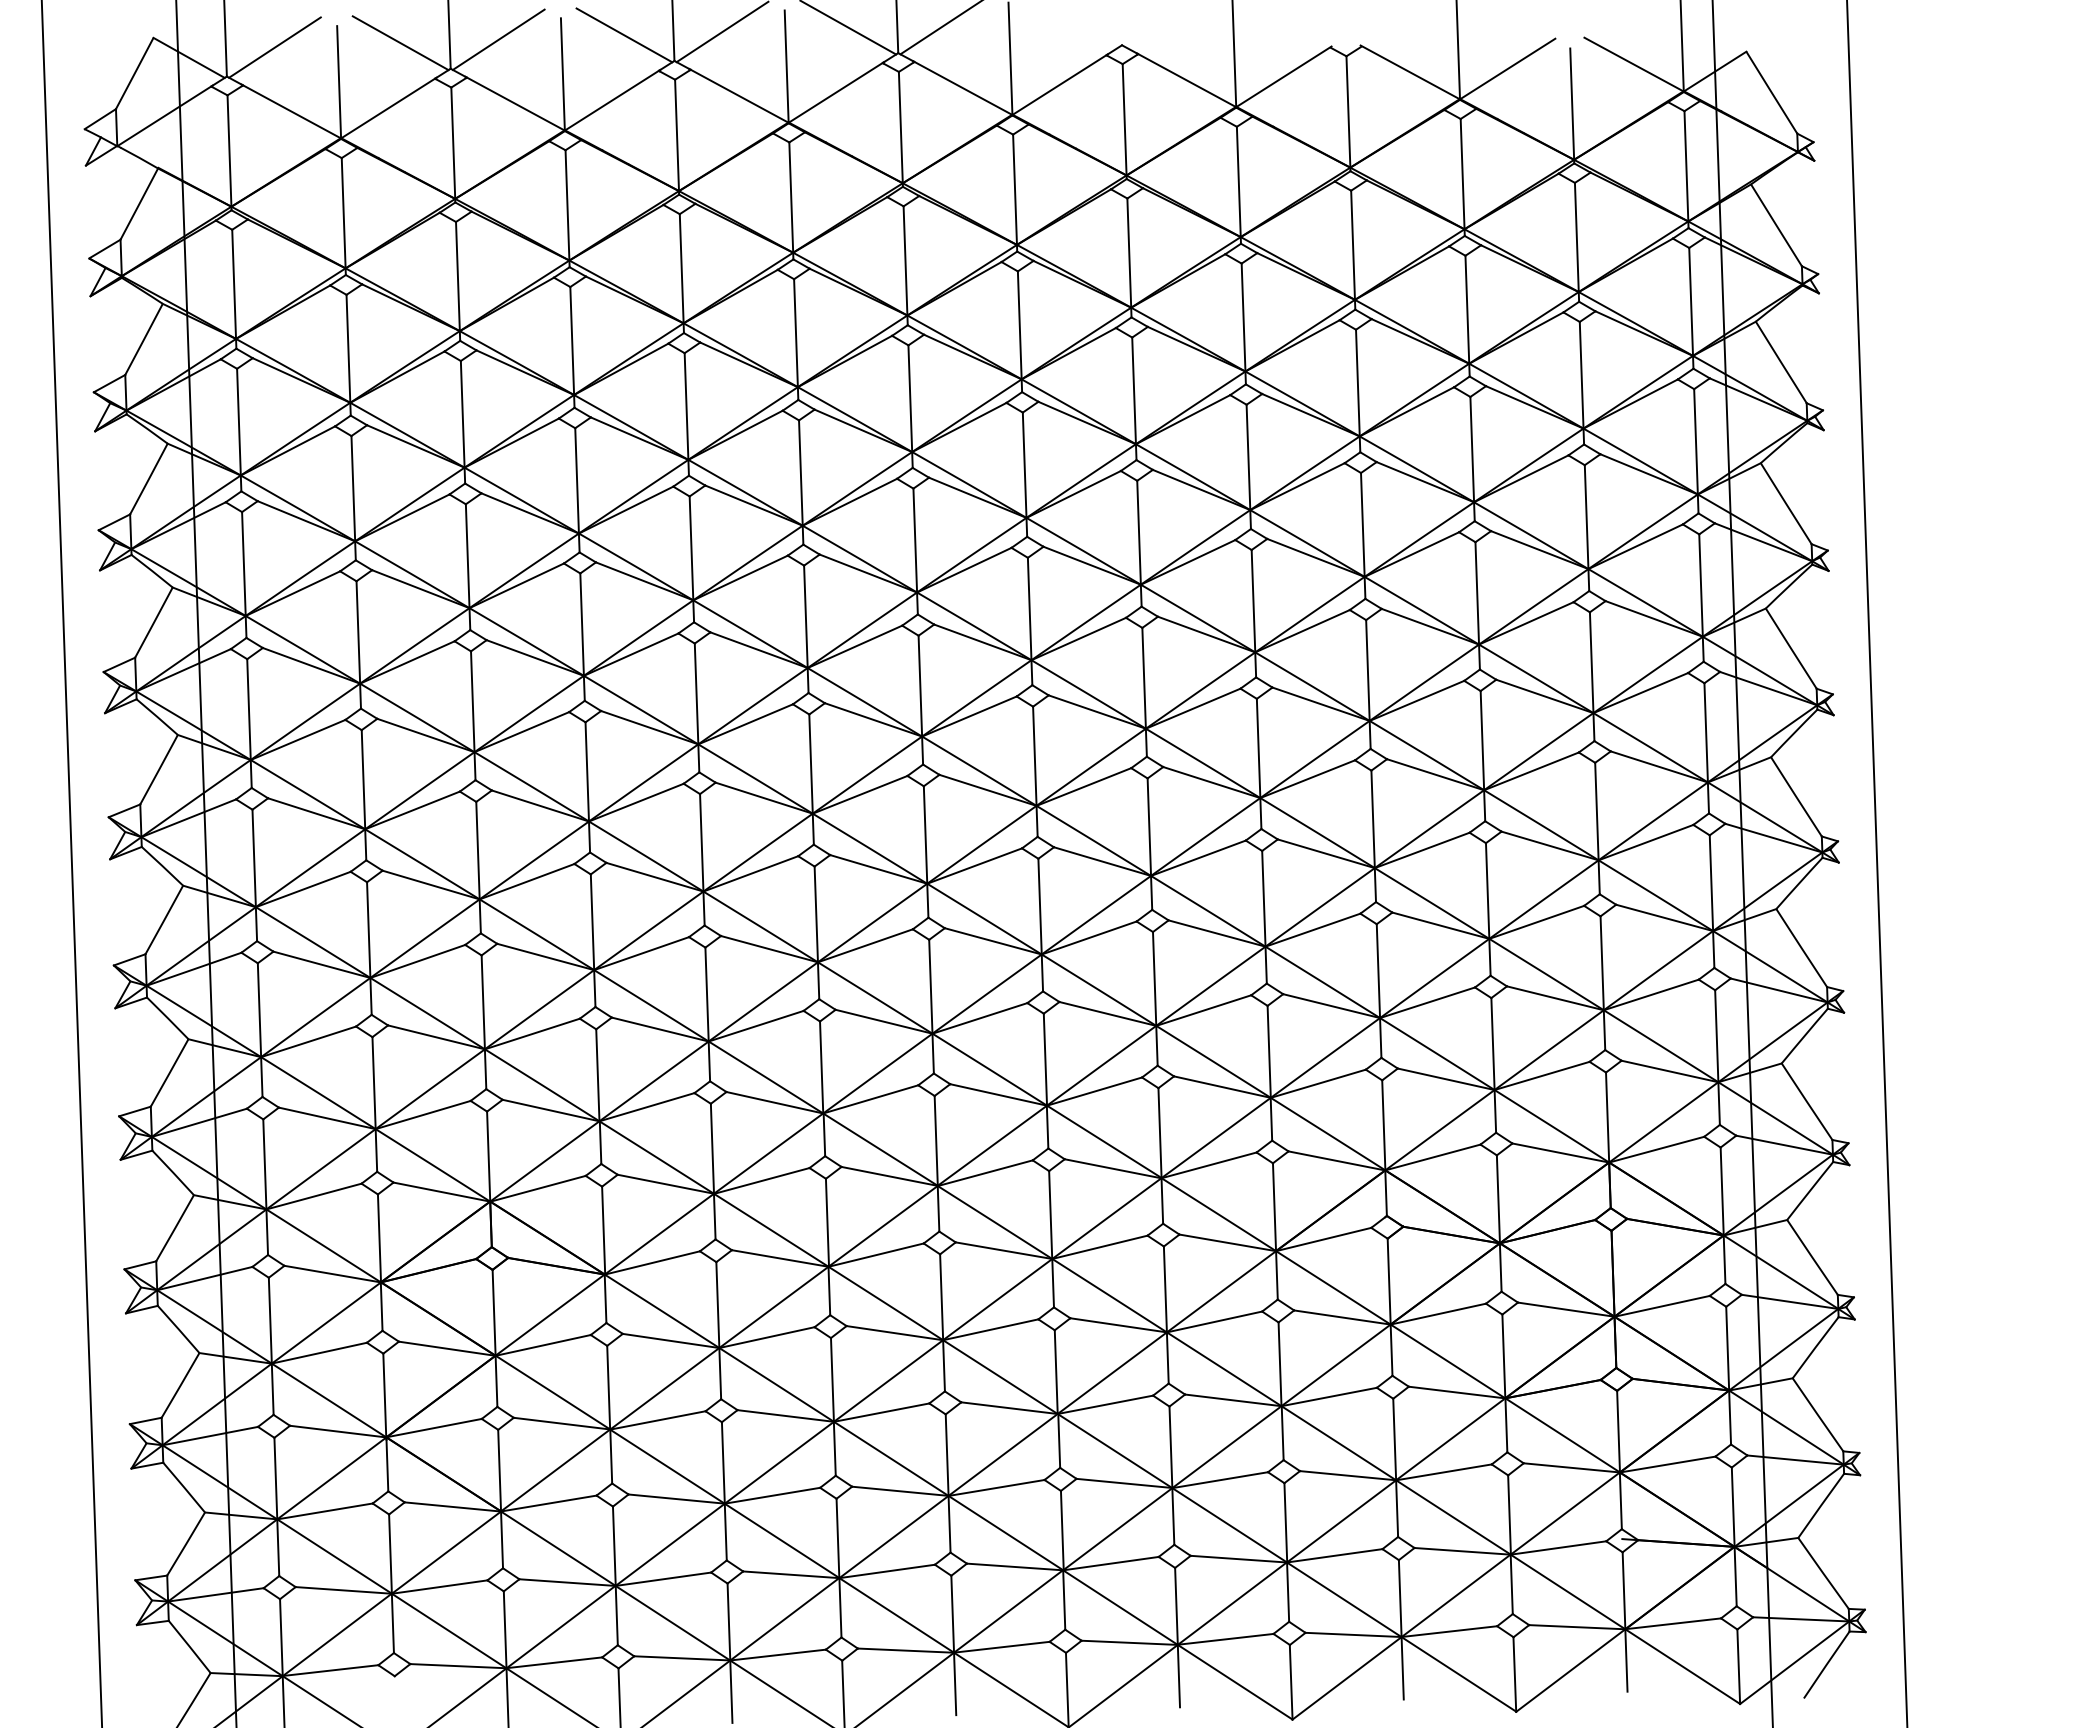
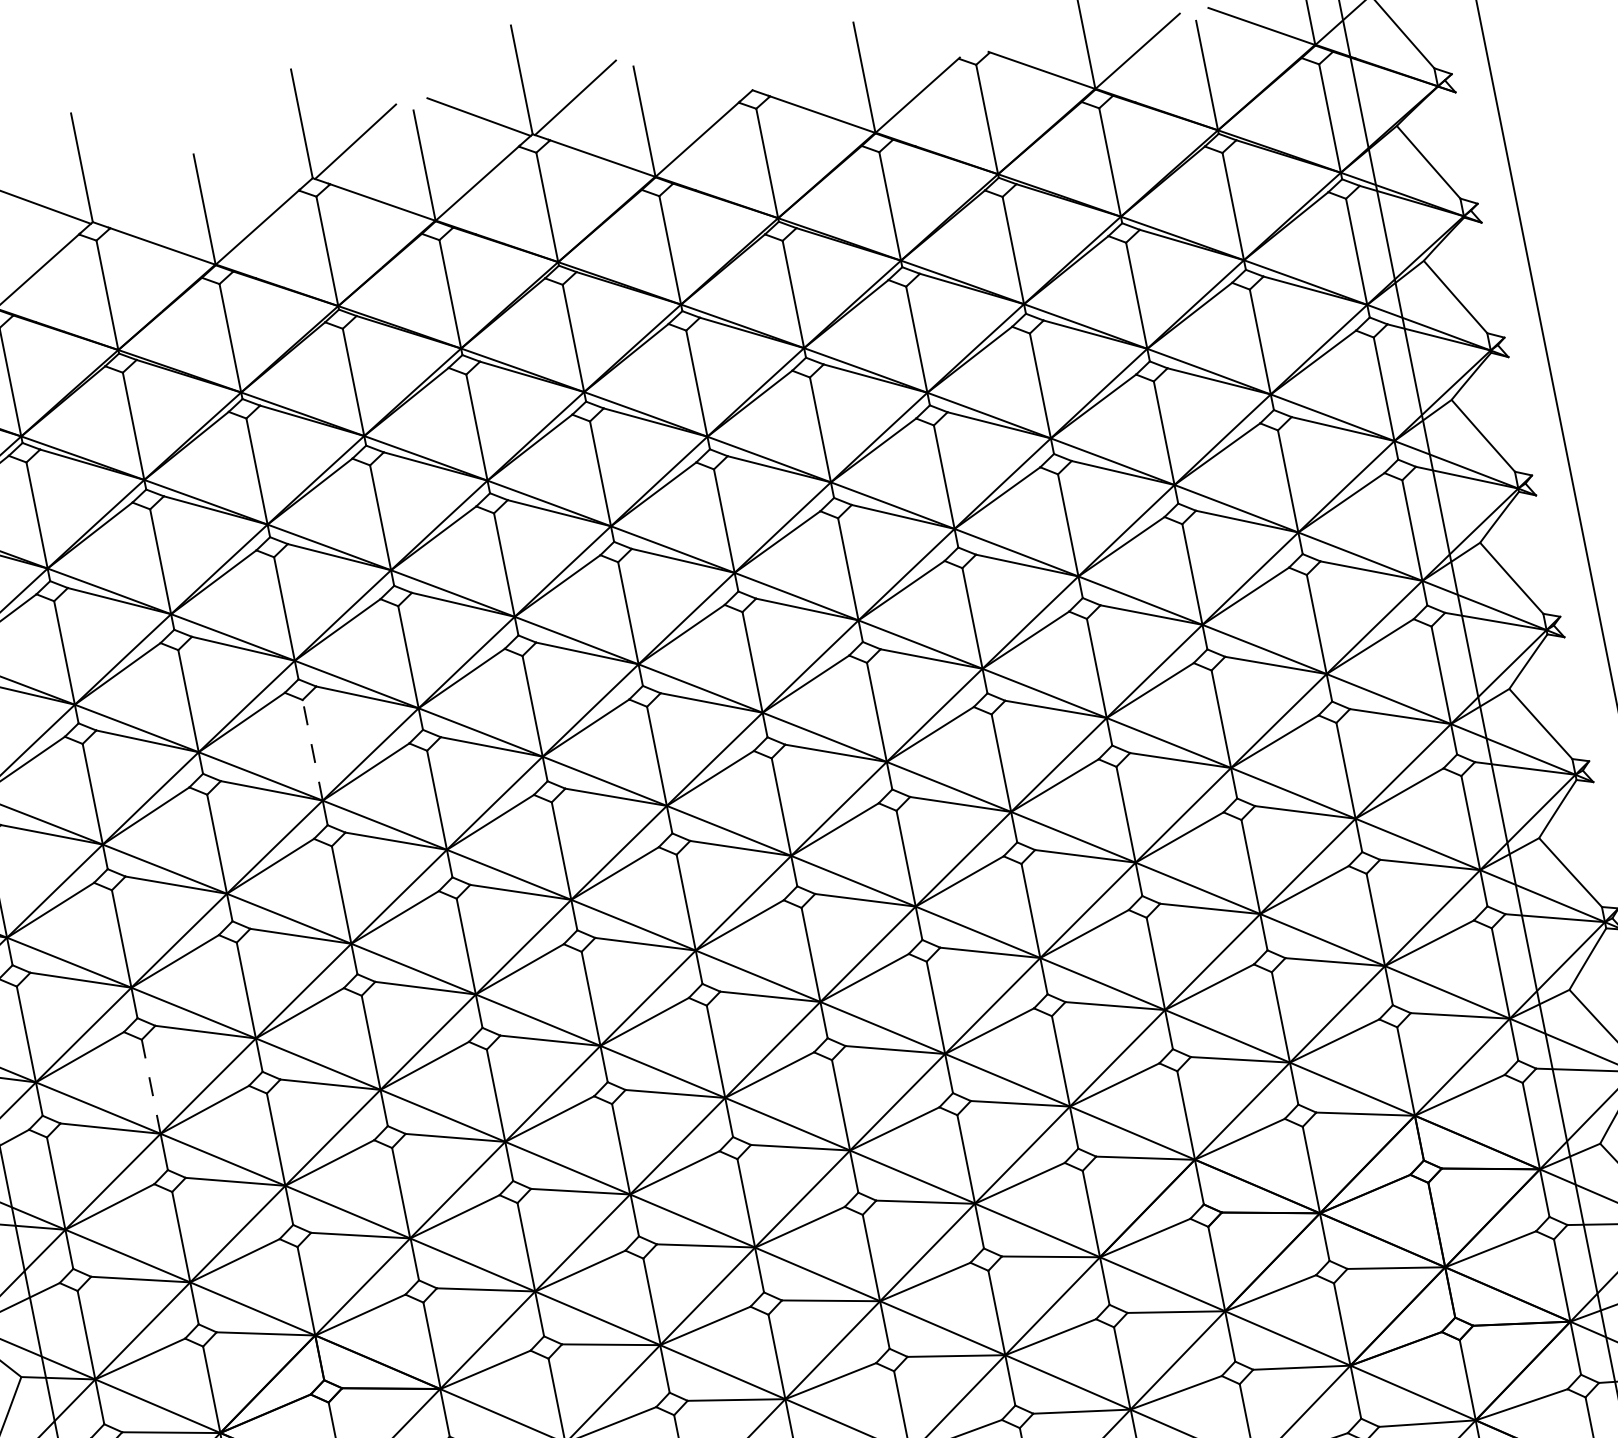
line: (624, 35) -> (259, 161), removed
line: (498, 39) -> (135, 185), removed
line: (582, 624) -> (313, 750), solid -> dashed
line: (368, 930) -> (151, 1087), solid -> dashed

